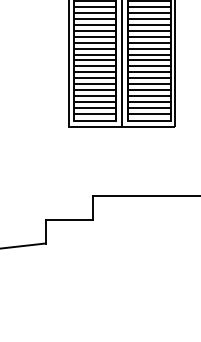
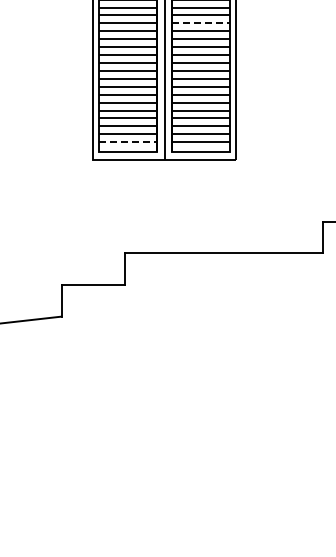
line: (149, 25) -> (201, 23), solid -> dashed
line: (94, 113) -> (127, 142), solid -> dashed

